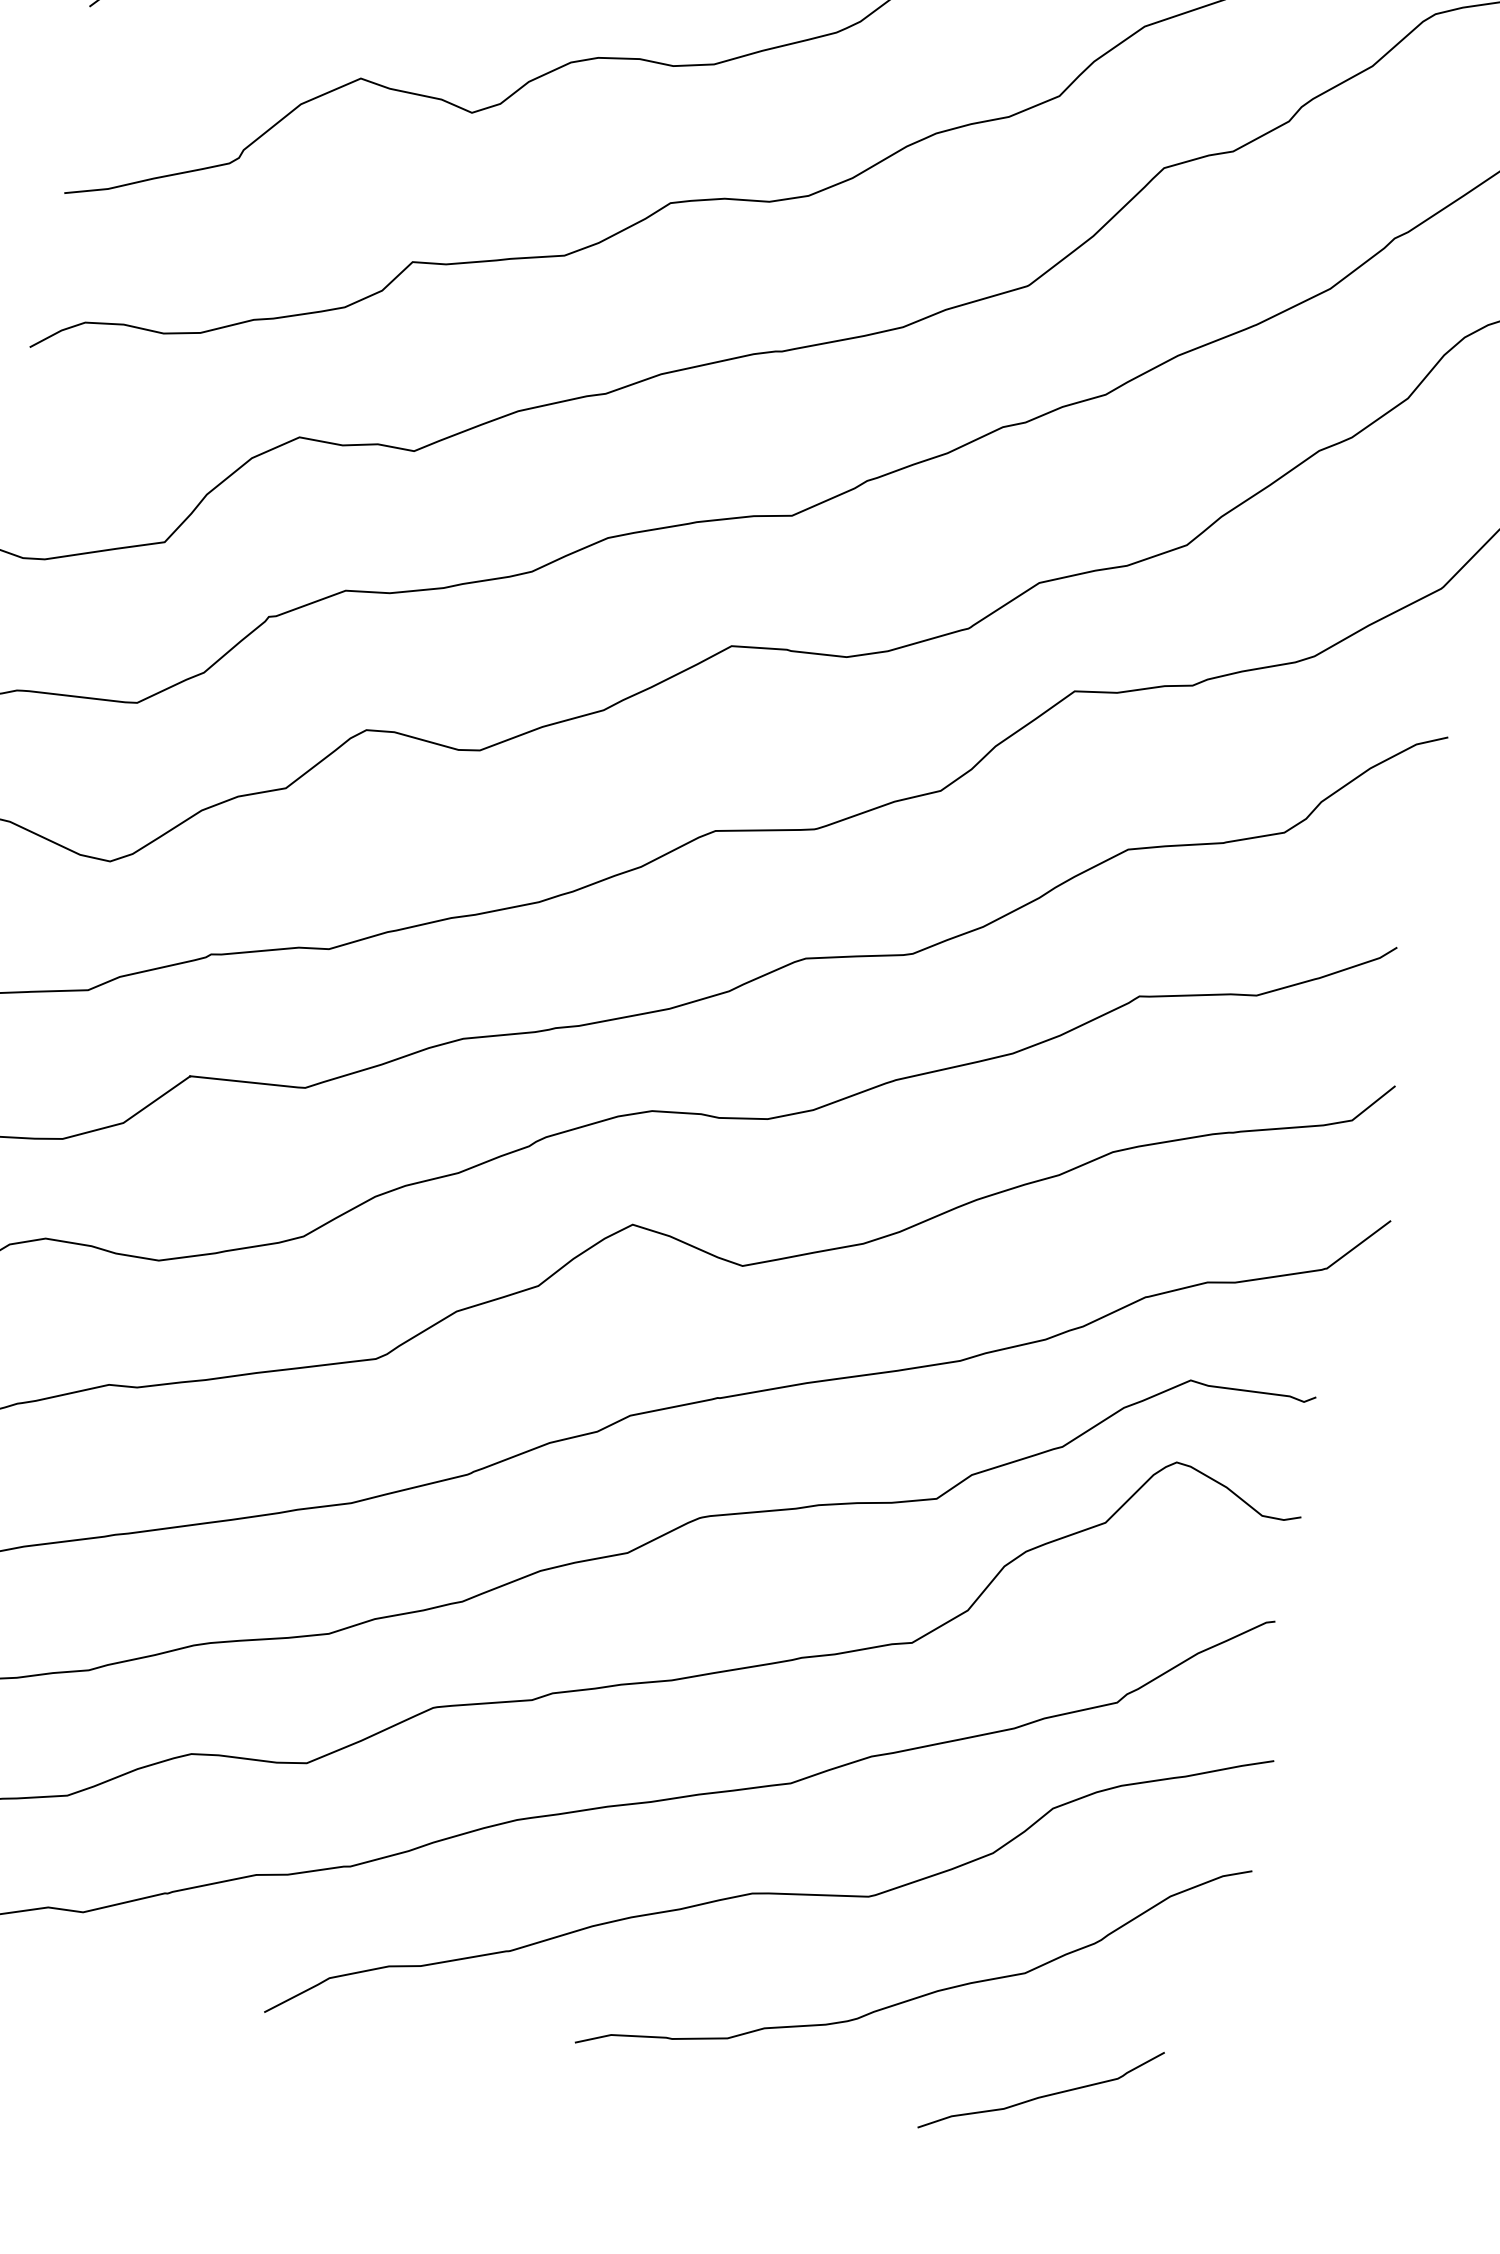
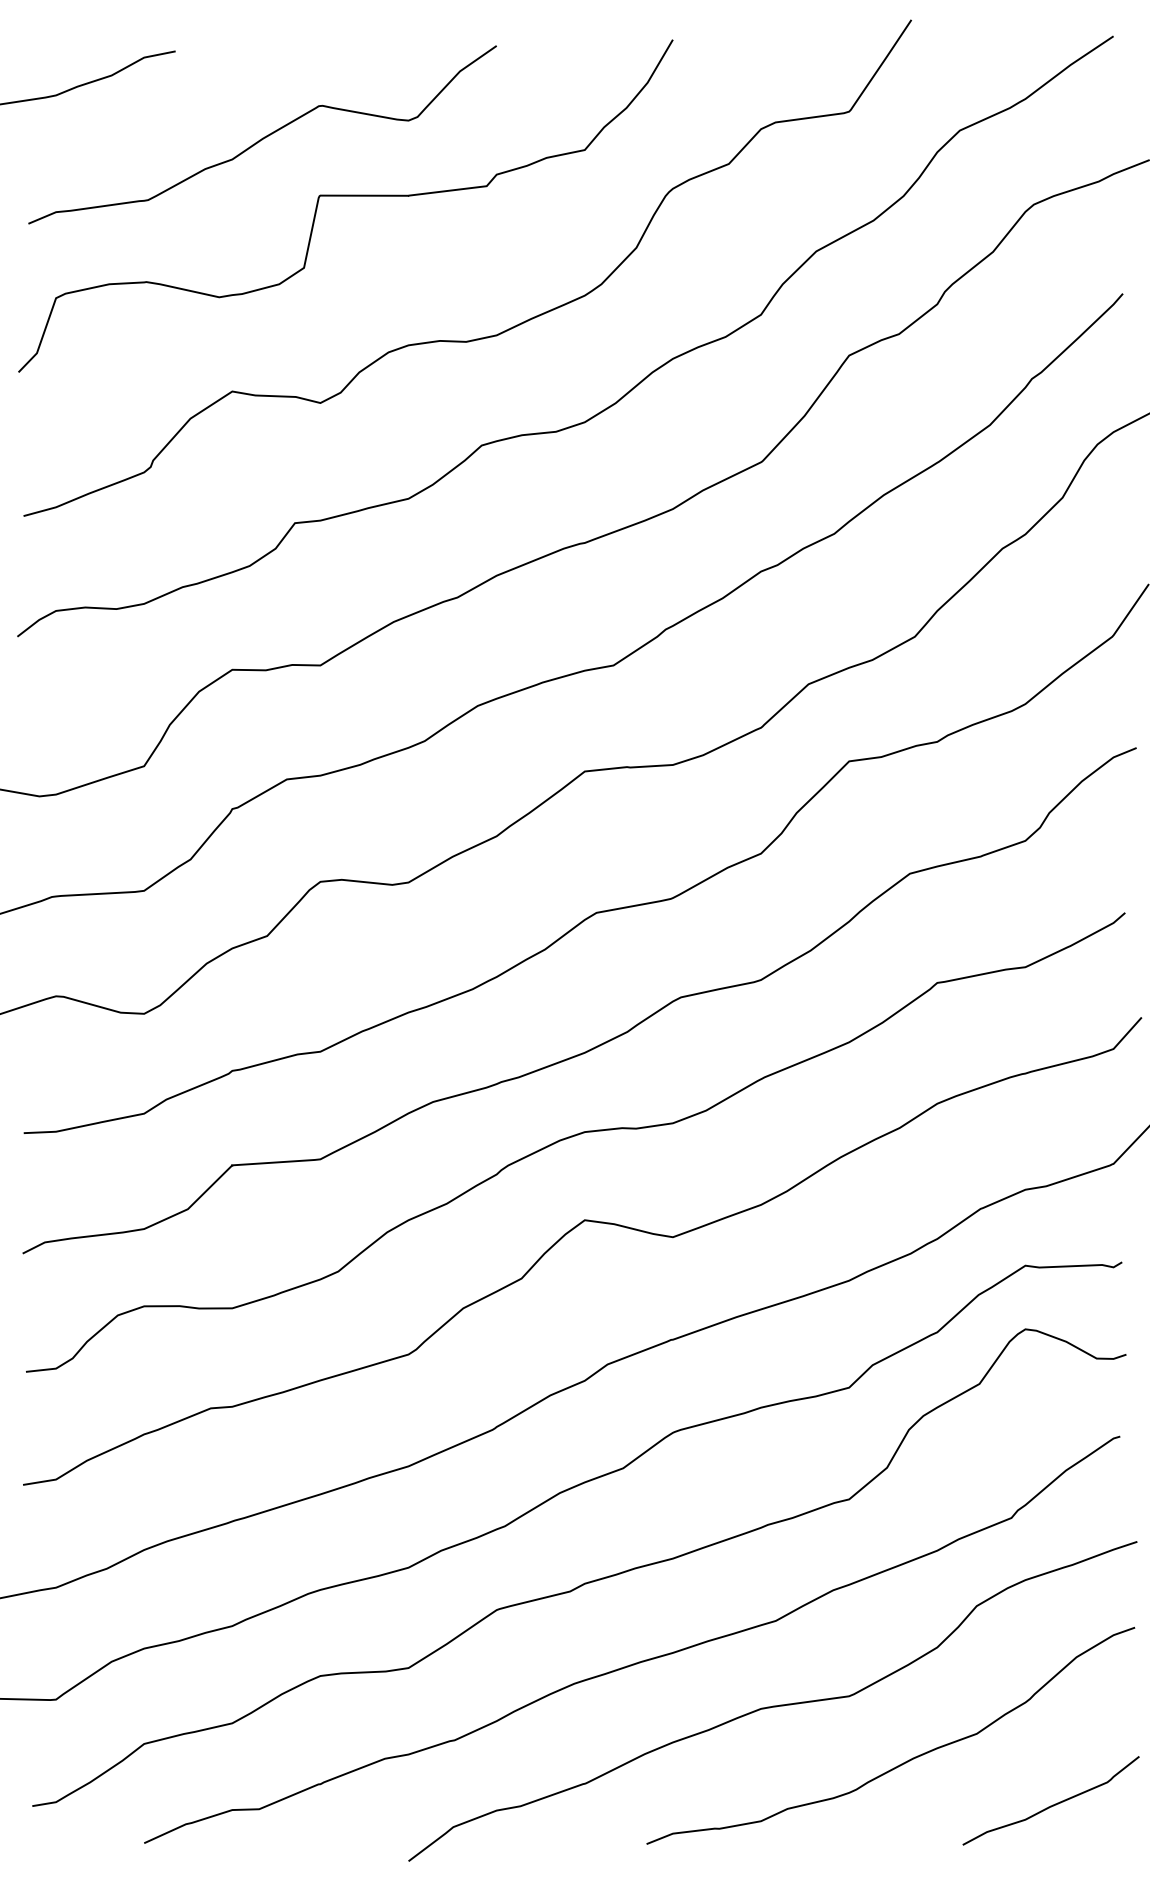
curve: (1042, 2095) -> (1052, 1804), moved

